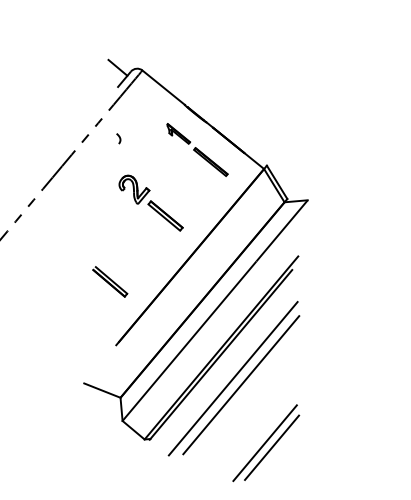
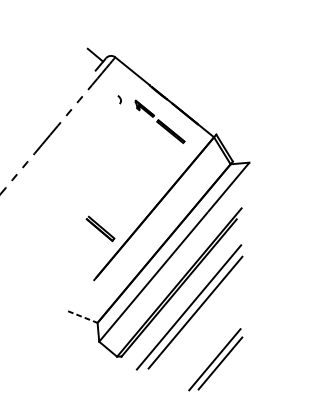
curve: (118, 137) -> (119, 98), moved
part: (150, 202) -> (121, 164), removed
part: (110, 281) -> (100, 228), moved
line: (102, 390) -> (82, 316), solid -> dashed

